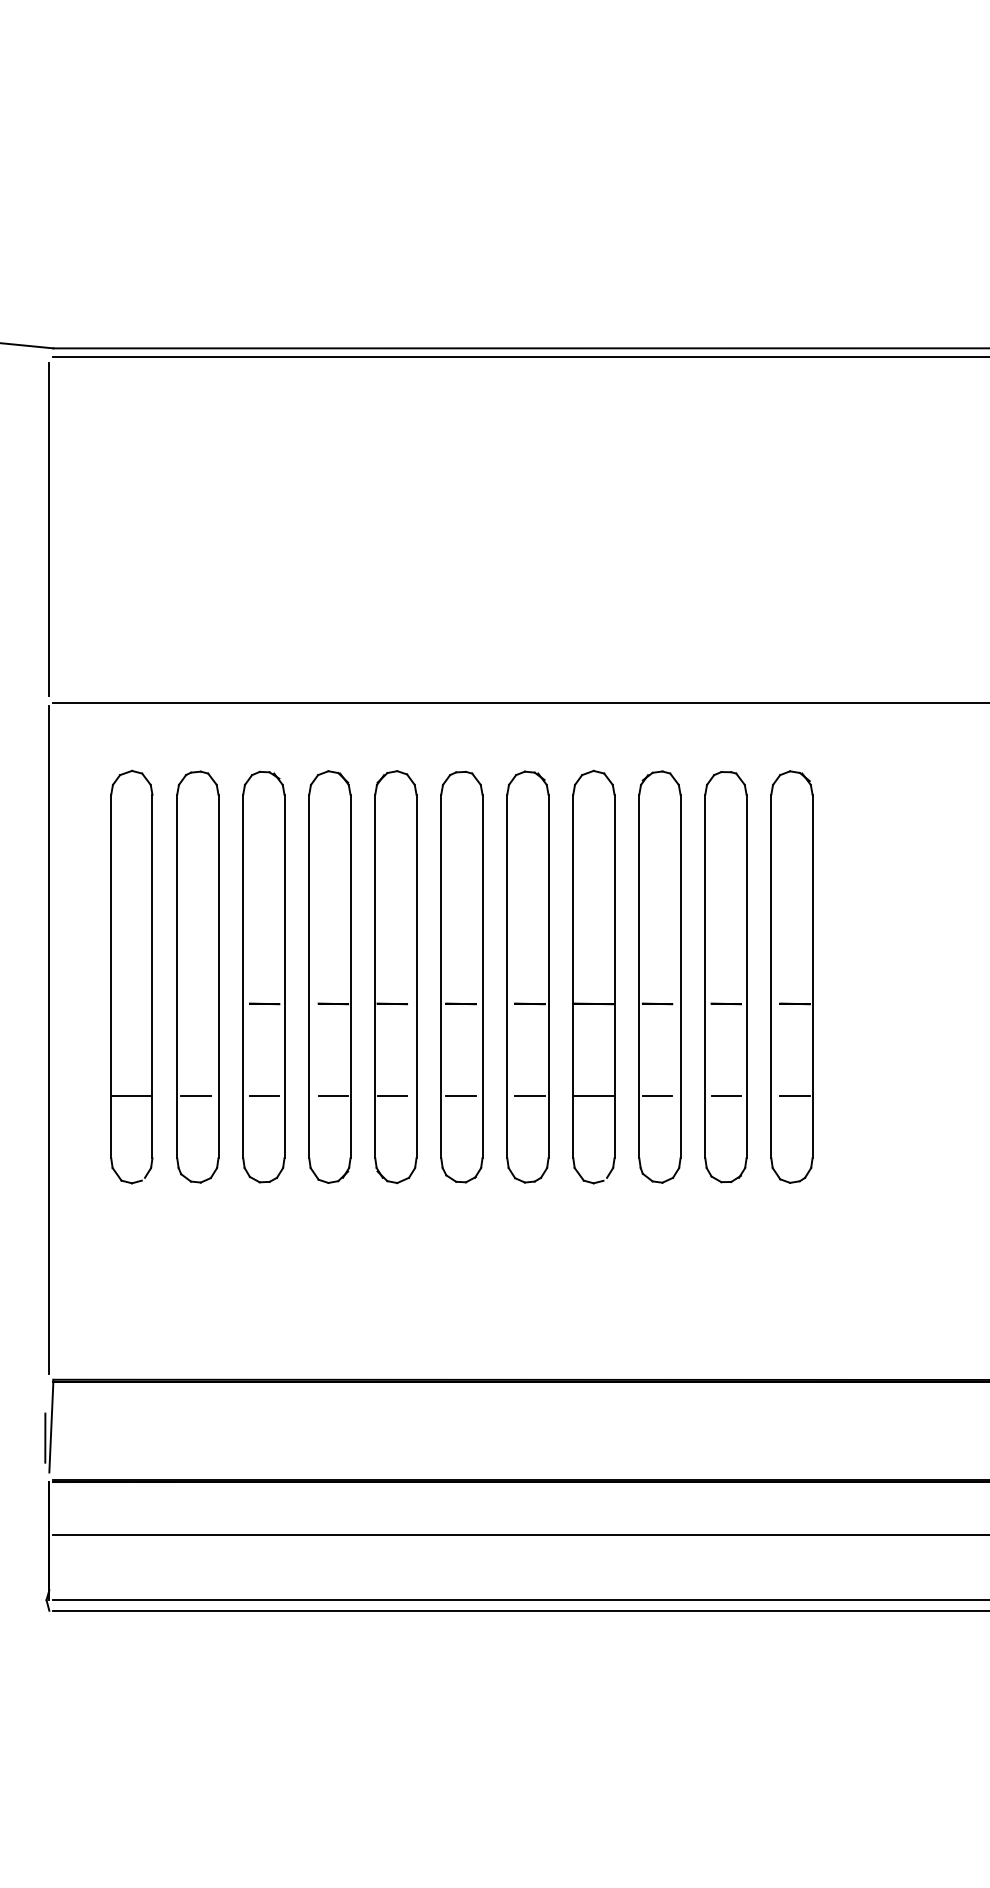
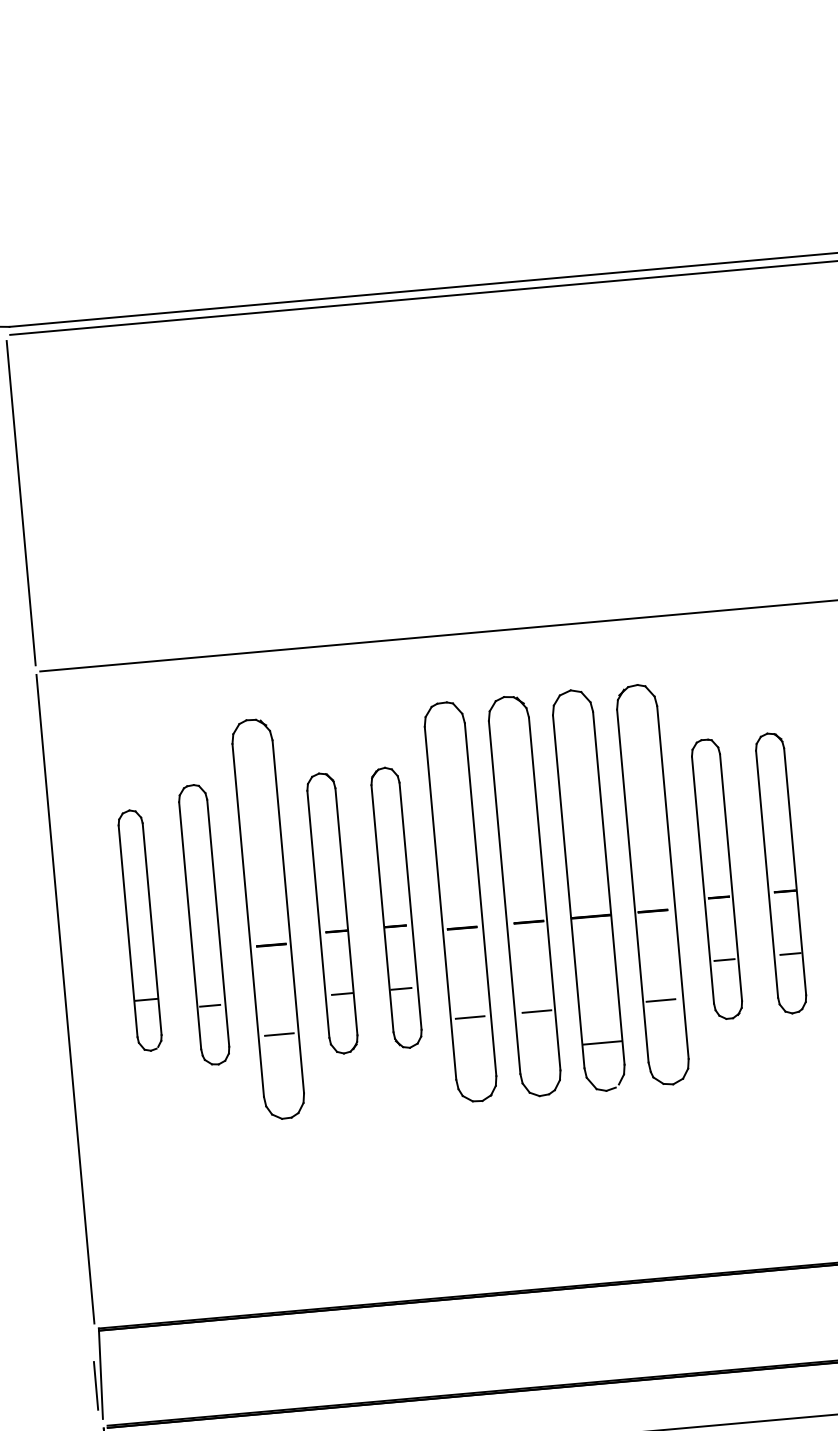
part: (131, 976) -> (139, 930), size x0.6
part: (197, 976) -> (203, 924), size x0.7
part: (329, 976) -> (331, 912), size x0.7
part: (791, 976) -> (780, 872), size x0.7
part: (395, 977) -> (396, 908), size x0.7
part: (725, 977) -> (716, 879), size x0.7
line: (593, 1095) -> (601, 1042), moved

